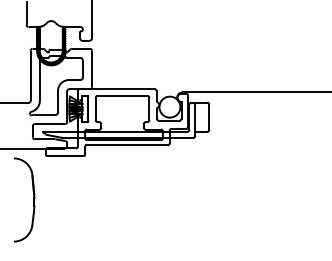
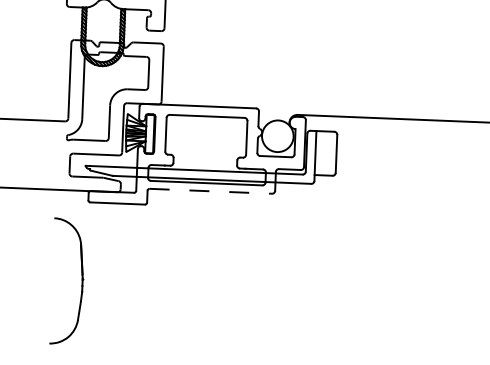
line: (127, 145) -> (211, 191), solid -> dashed
part: (33, 199) -> (81, 281), moved

